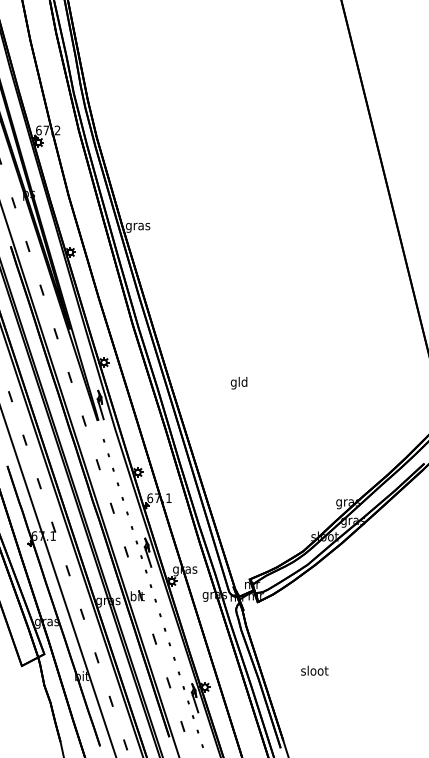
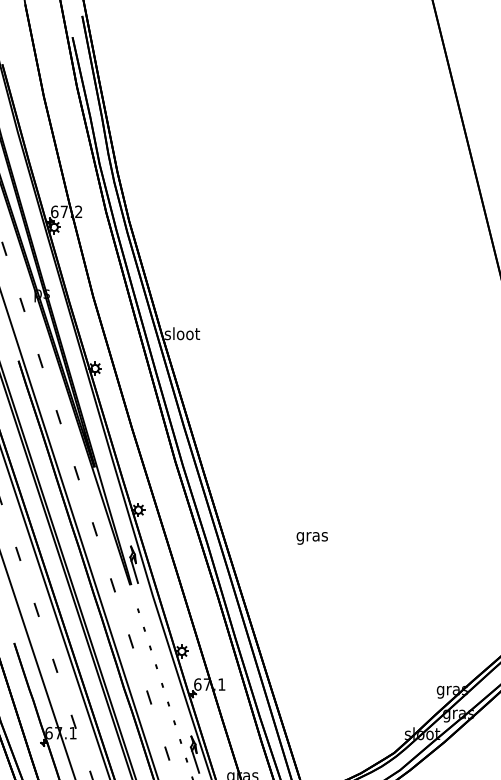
text: (137, 226) -> (181, 335), gras -> sloot
text: (239, 383) -> (312, 537), gld -> gras

